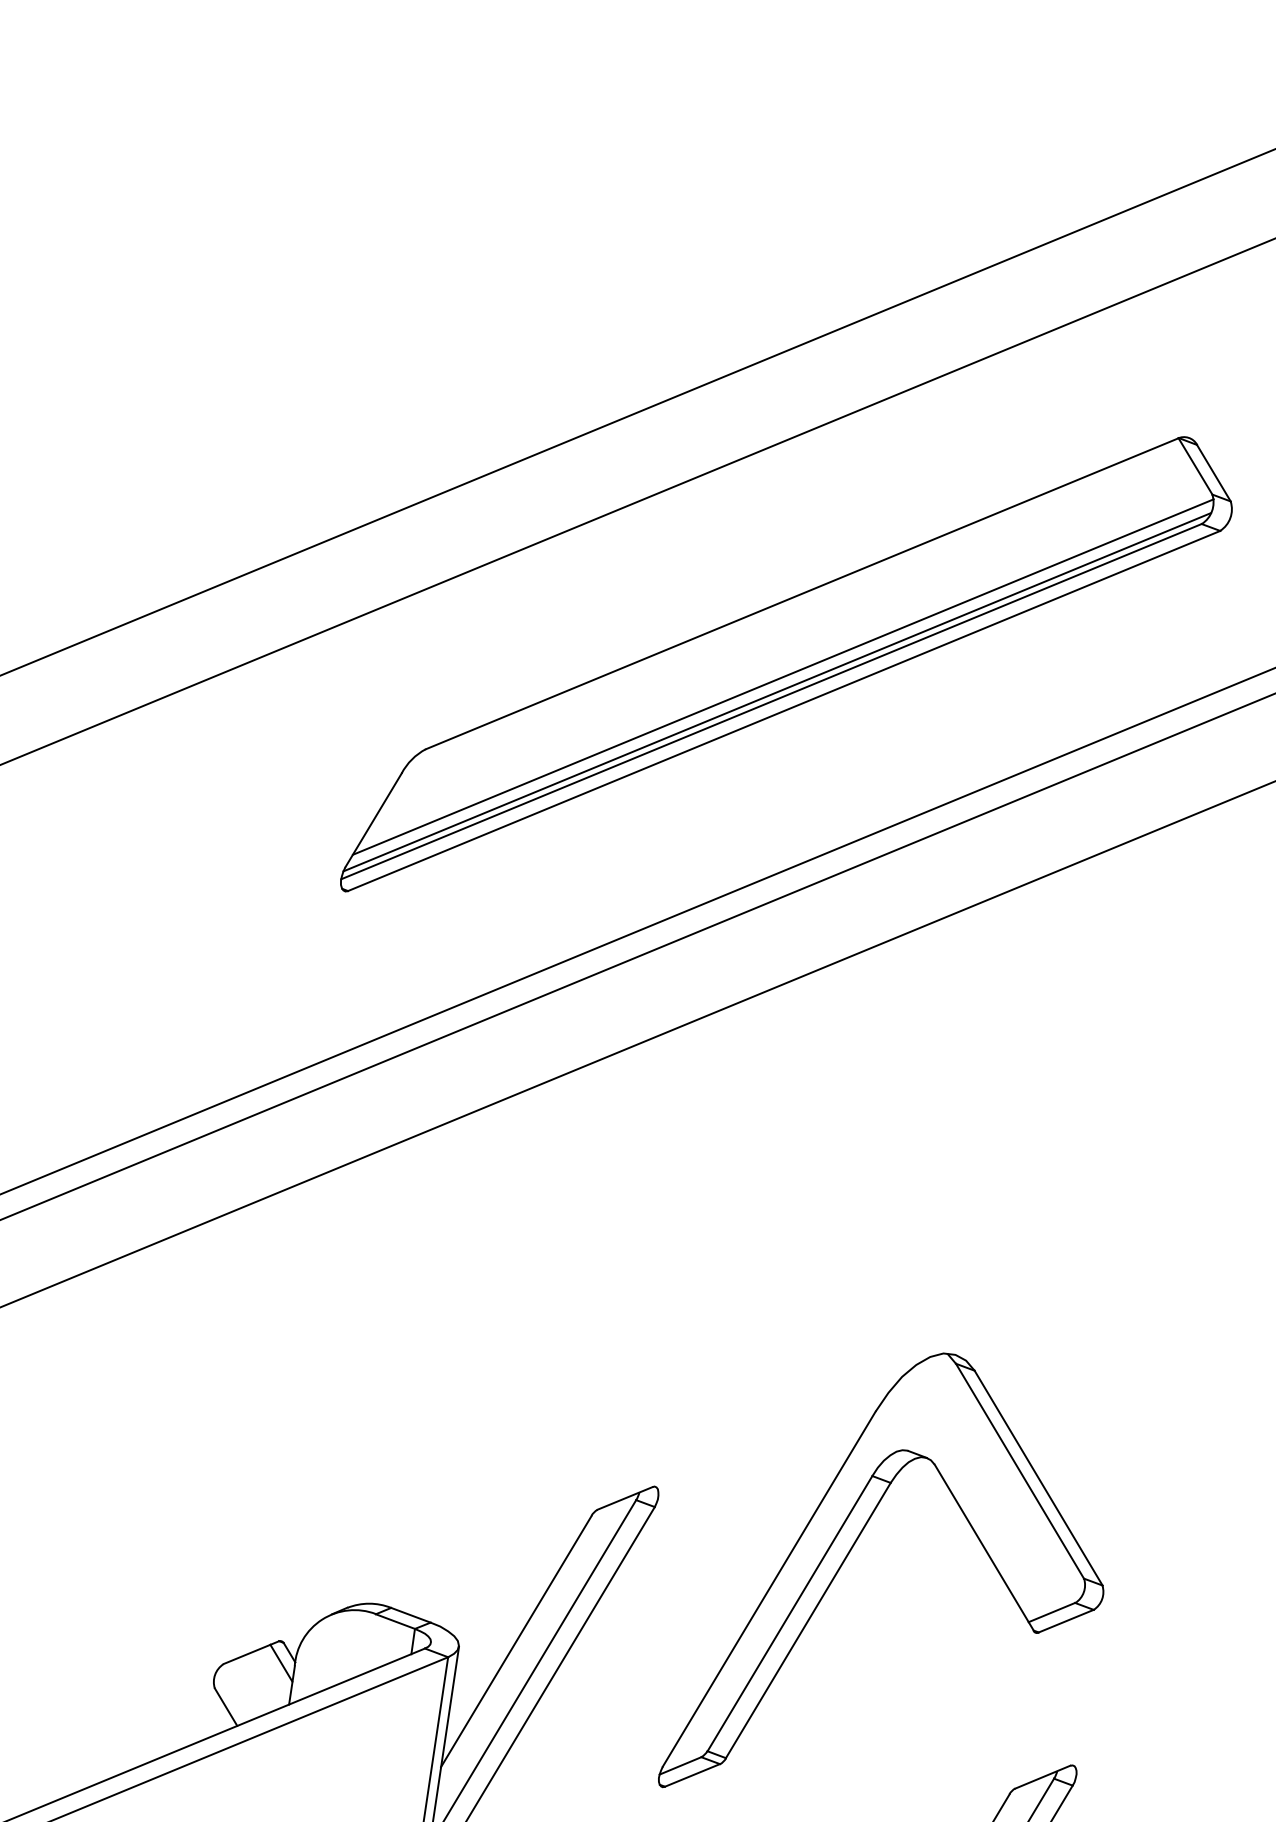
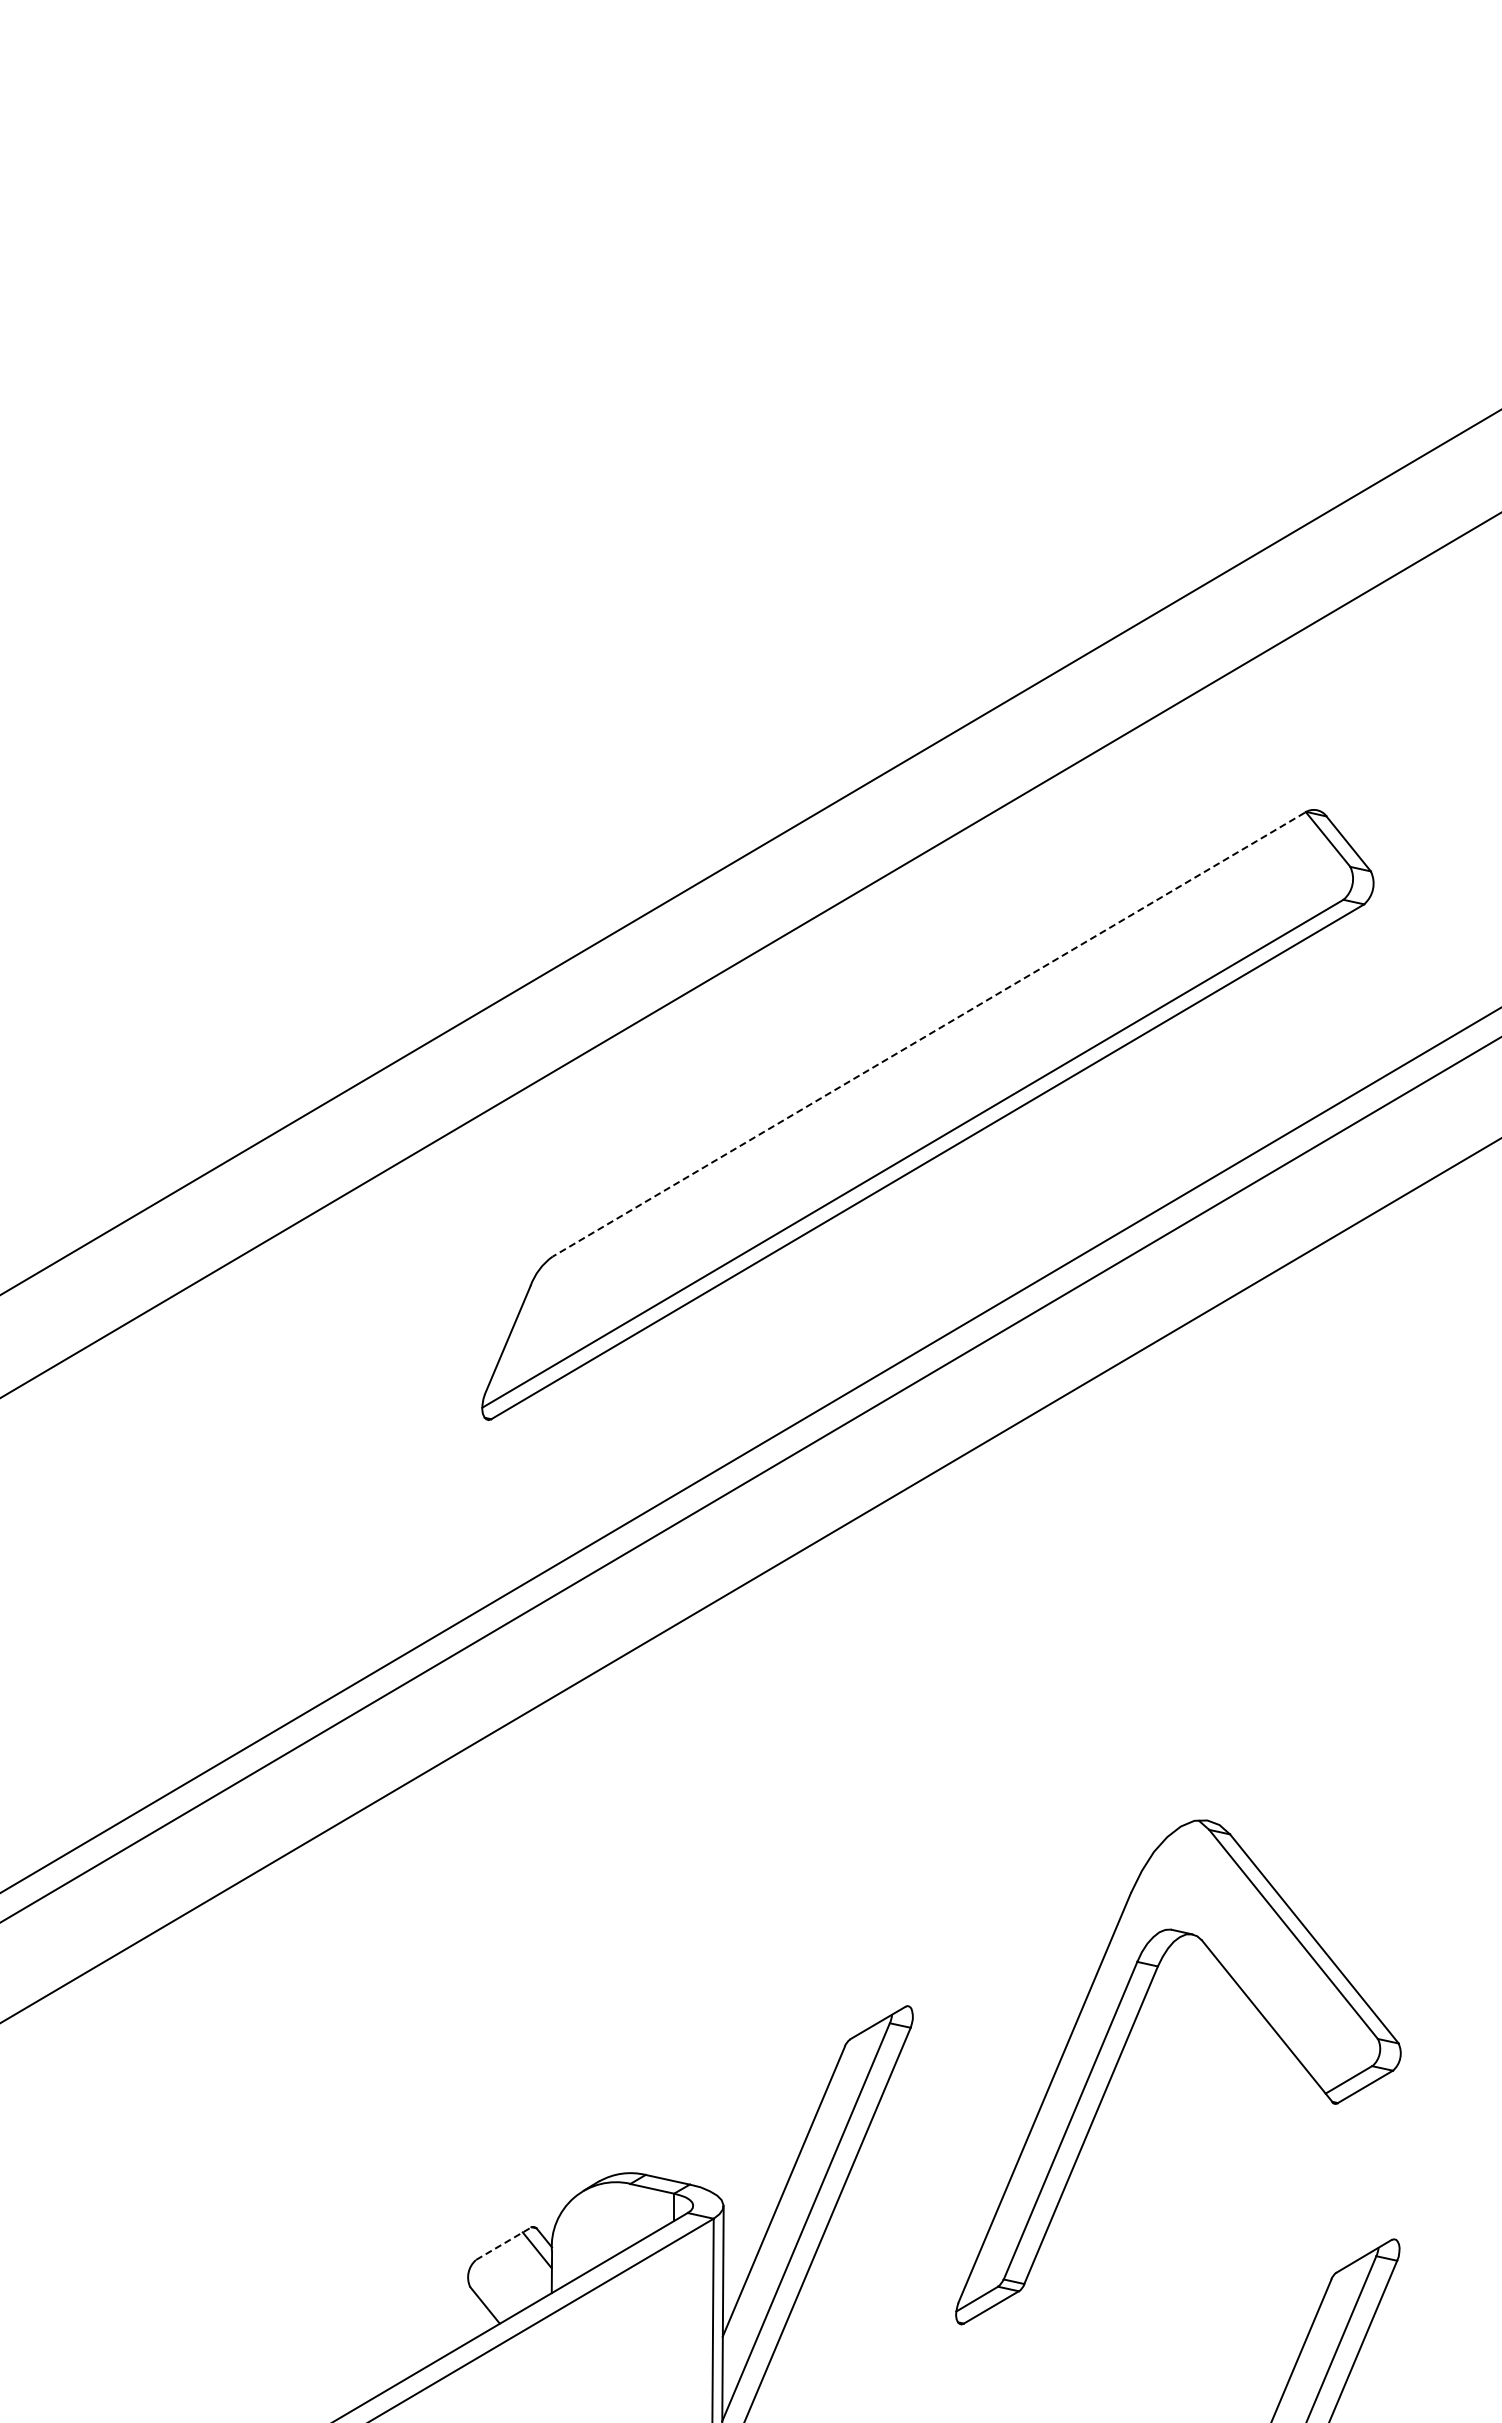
line: (801, 593) -> (928, 1034), solid -> dashed
line: (783, 676) -> (921, 1125), removed
line: (777, 691) -> (917, 1142), removed
line: (251, 1652) -> (503, 2243), solid -> dashed

